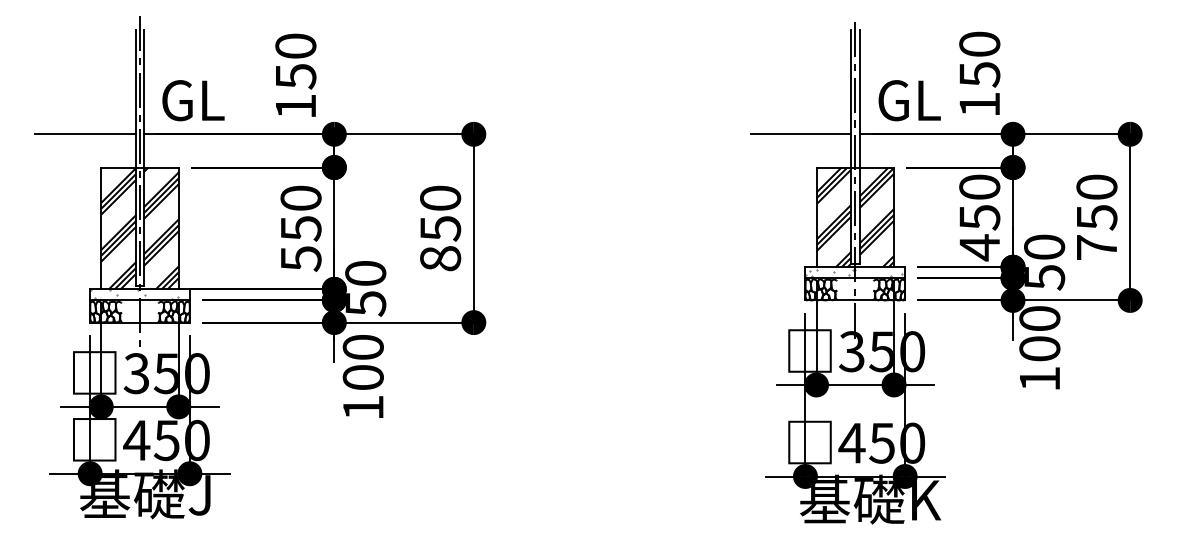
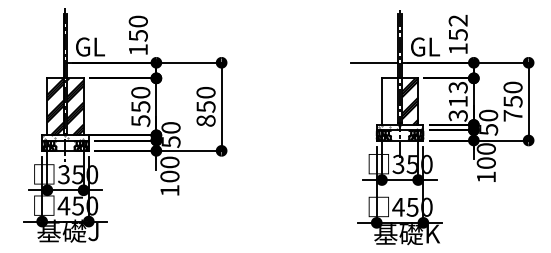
text: (978, 43) -> (457, 20), 150 -> 152
line: (84, 133) -> (39, 62), removed
hatch: (832, 217) -> (389, 101), removed
text: (978, 217) -> (457, 101), 450 -> 313

